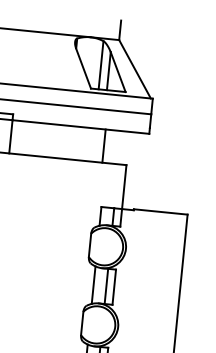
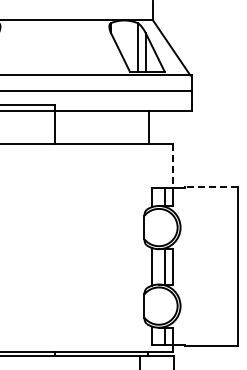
line: (124, 187) -> (172, 166), solid -> dashed
line: (160, 212) -> (211, 187), solid -> dashed

